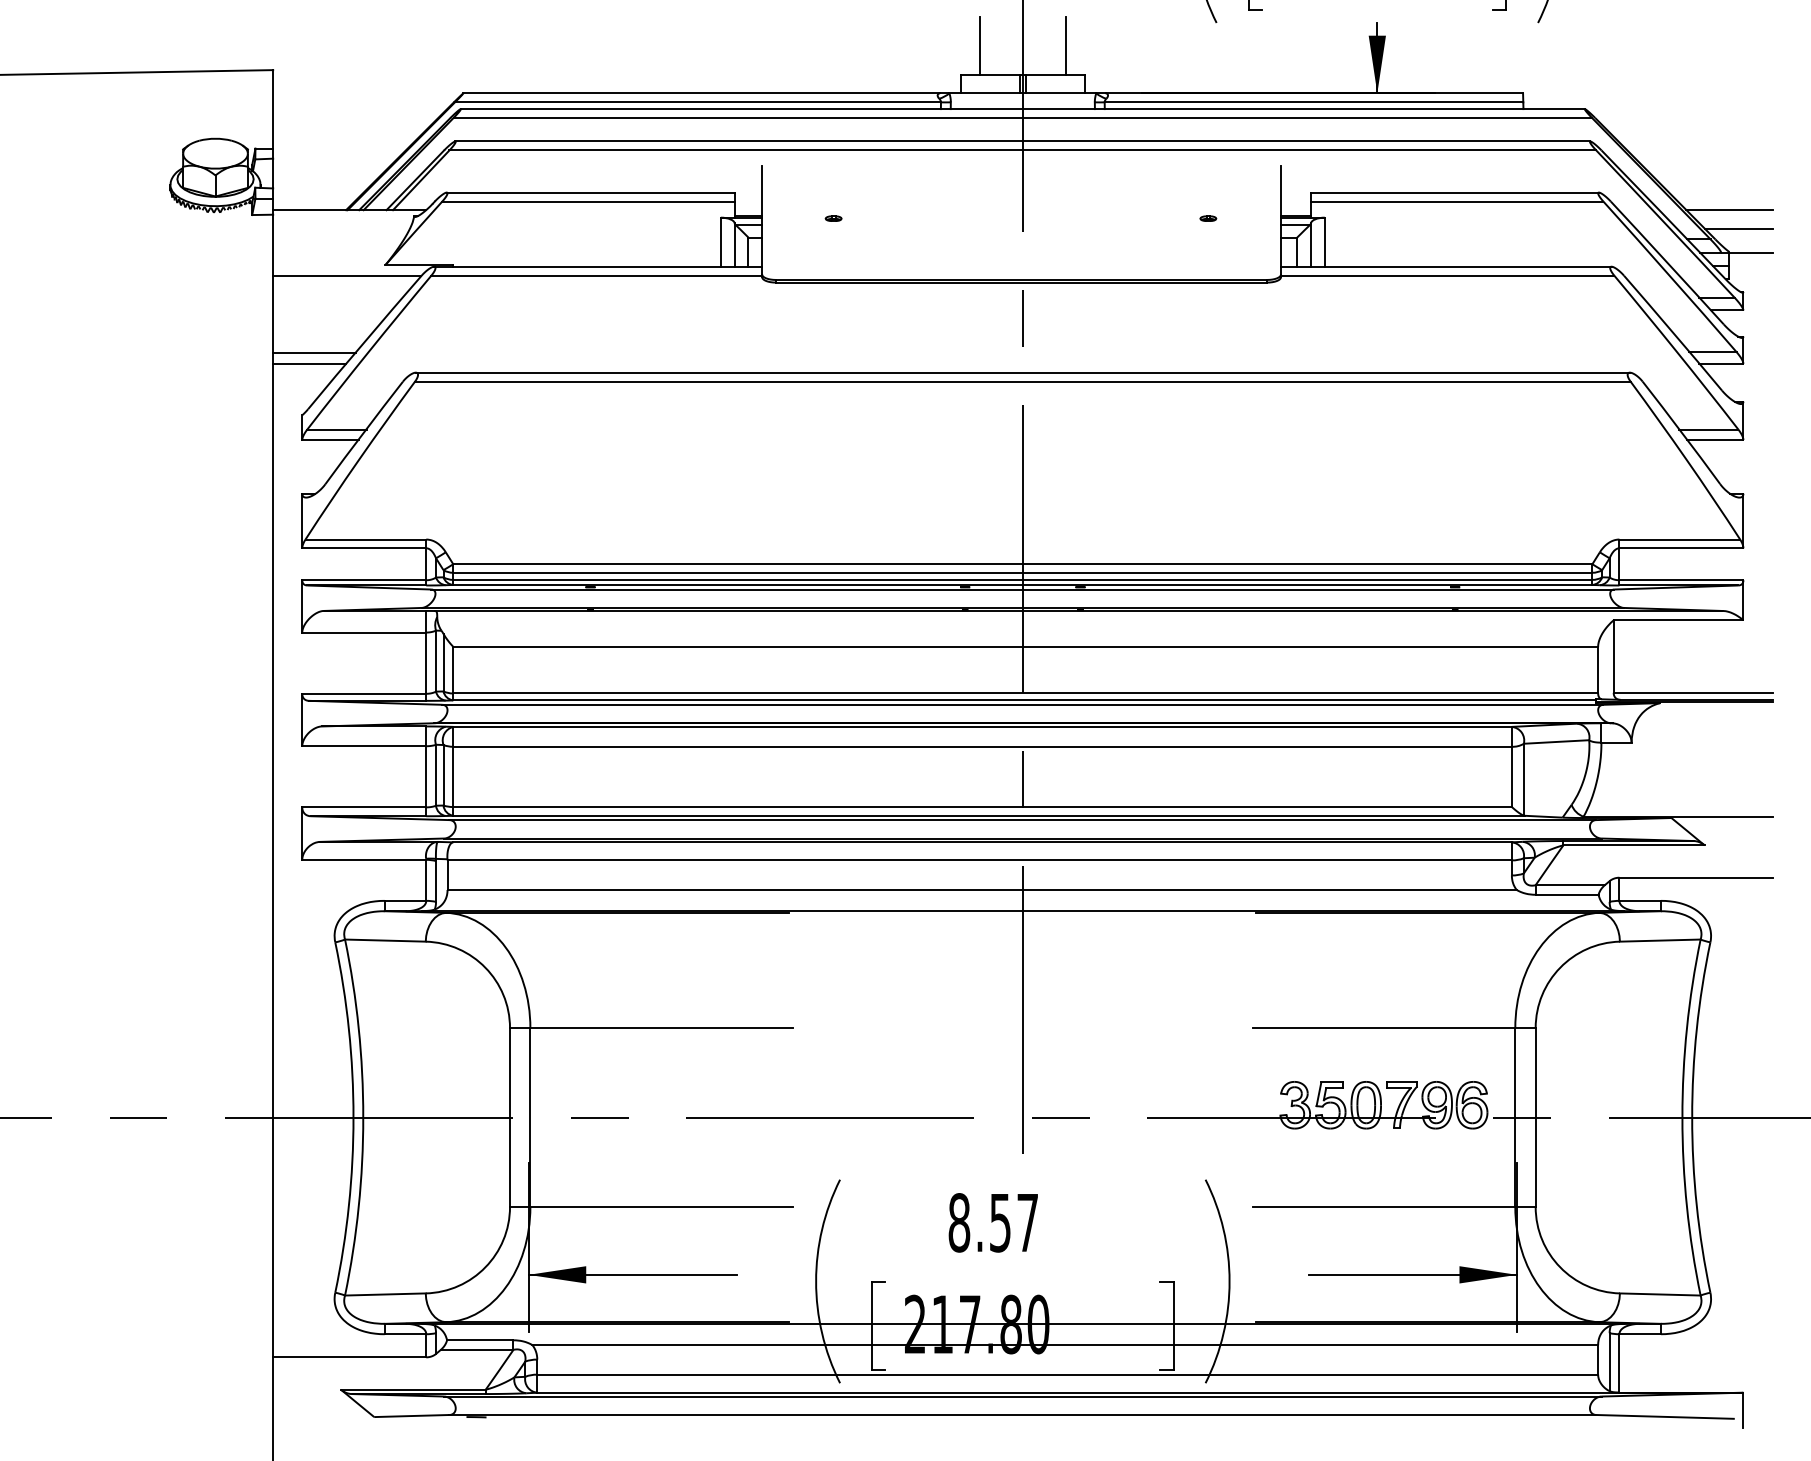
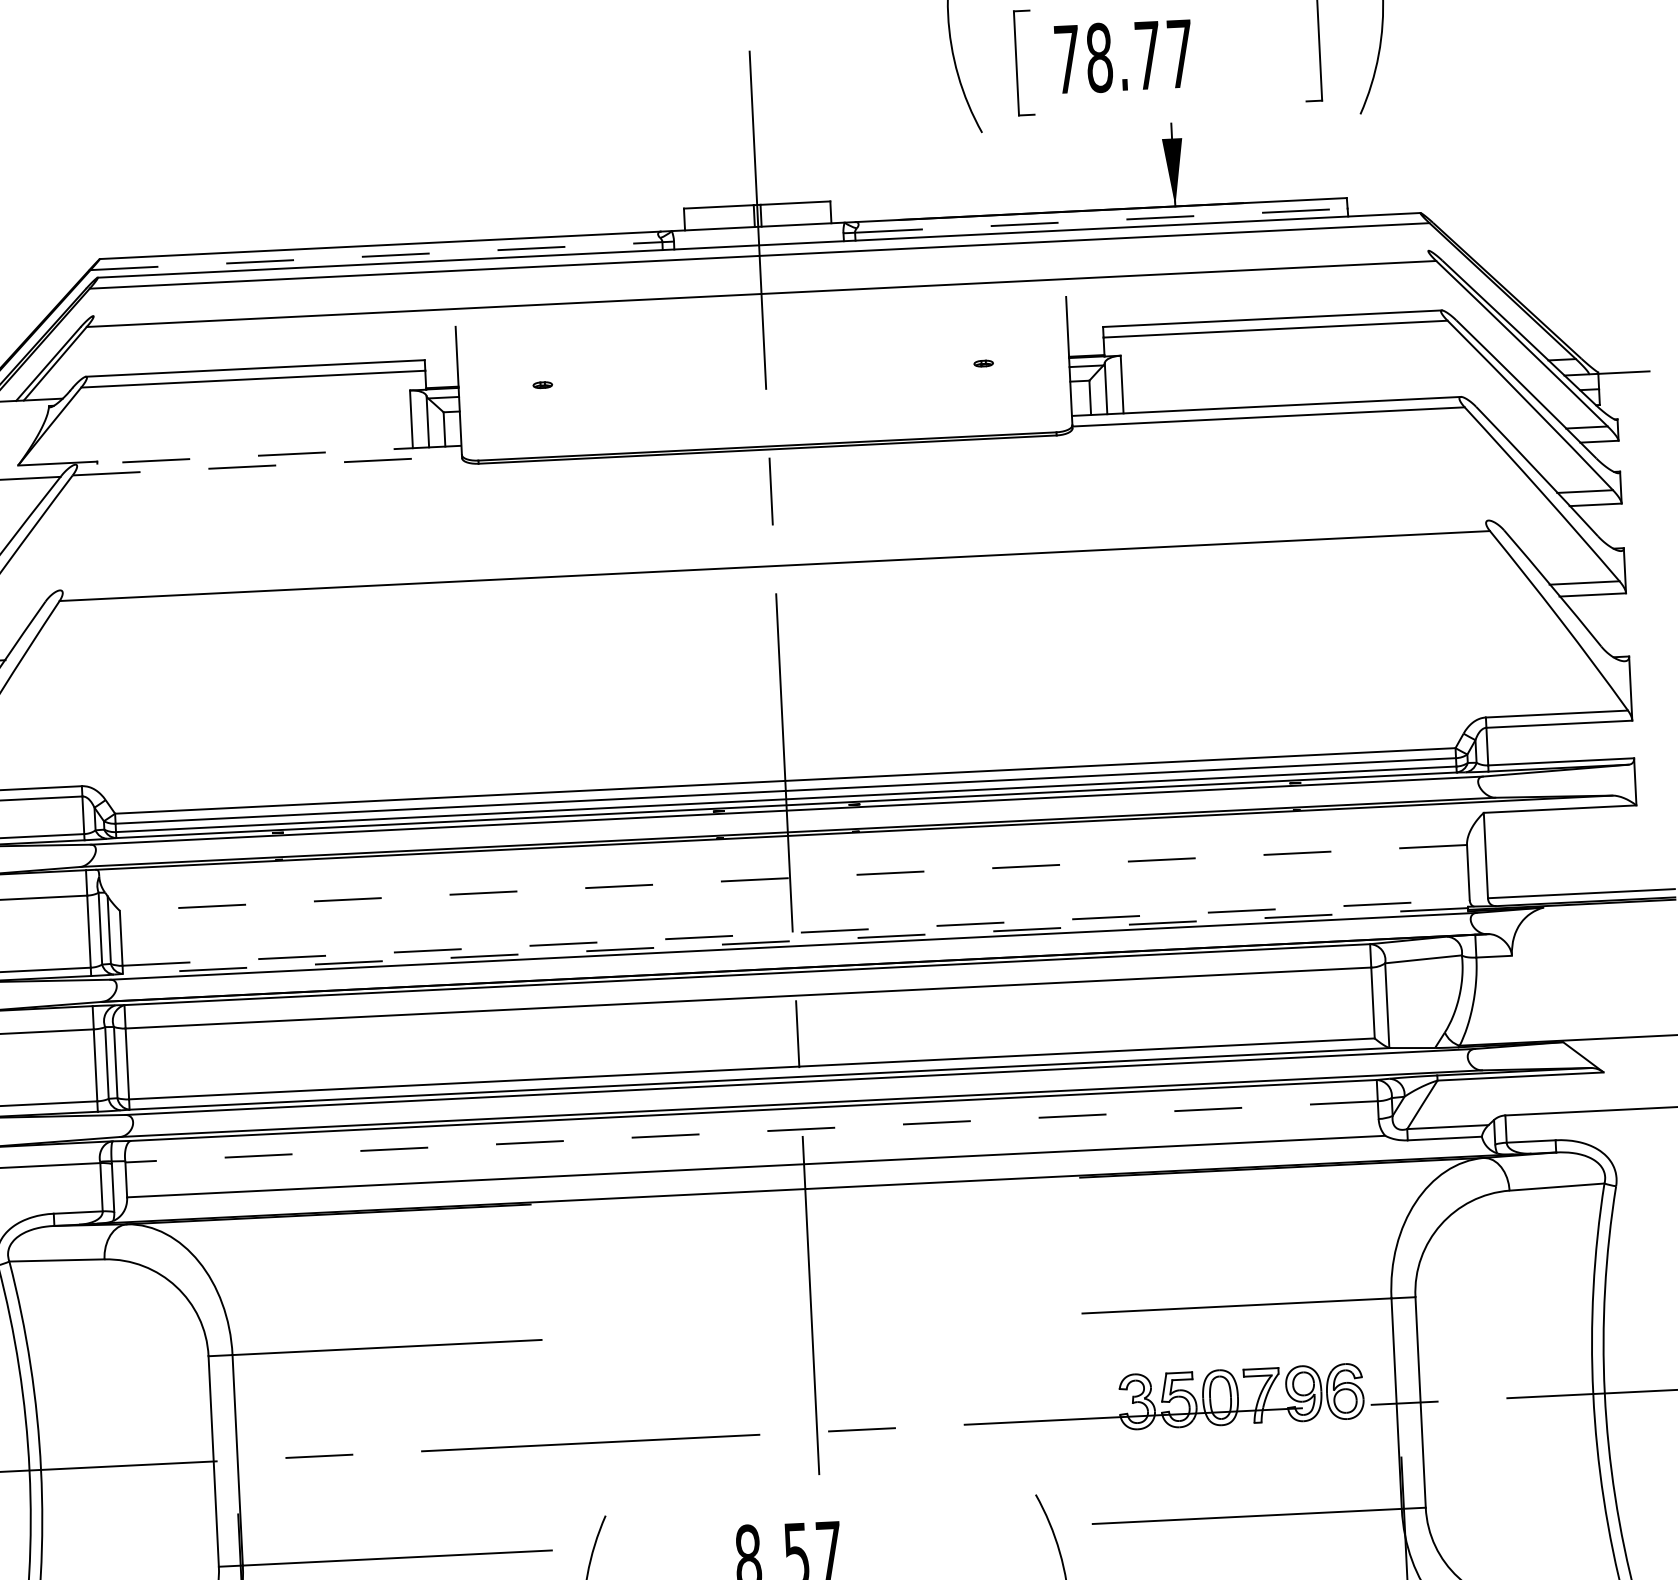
line: (979, 45) -> (704, 173), removed
line: (1066, 45) -> (806, 168), removed
line: (698, 102) -> (377, 256), solid -> dashed
line: (1314, 102) -> (1101, 220), solid -> dashed
line: (1022, 141) -> (760, 283), removed
line: (1729, 210) -> (1596, 324), removed
line: (1738, 228) -> (1608, 344), removed
line: (597, 266) -> (267, 455), solid -> dashed
line: (597, 275) -> (268, 465), solid -> dashed
line: (1022, 372) -> (773, 555), removed
line: (1025, 646) -> (793, 877), solid -> dashed
line: (1026, 693) -> (797, 932), solid -> dashed
line: (1024, 700) -> (795, 941), solid -> dashed
line: (979, 860) -> (751, 1132), solid -> dashed

